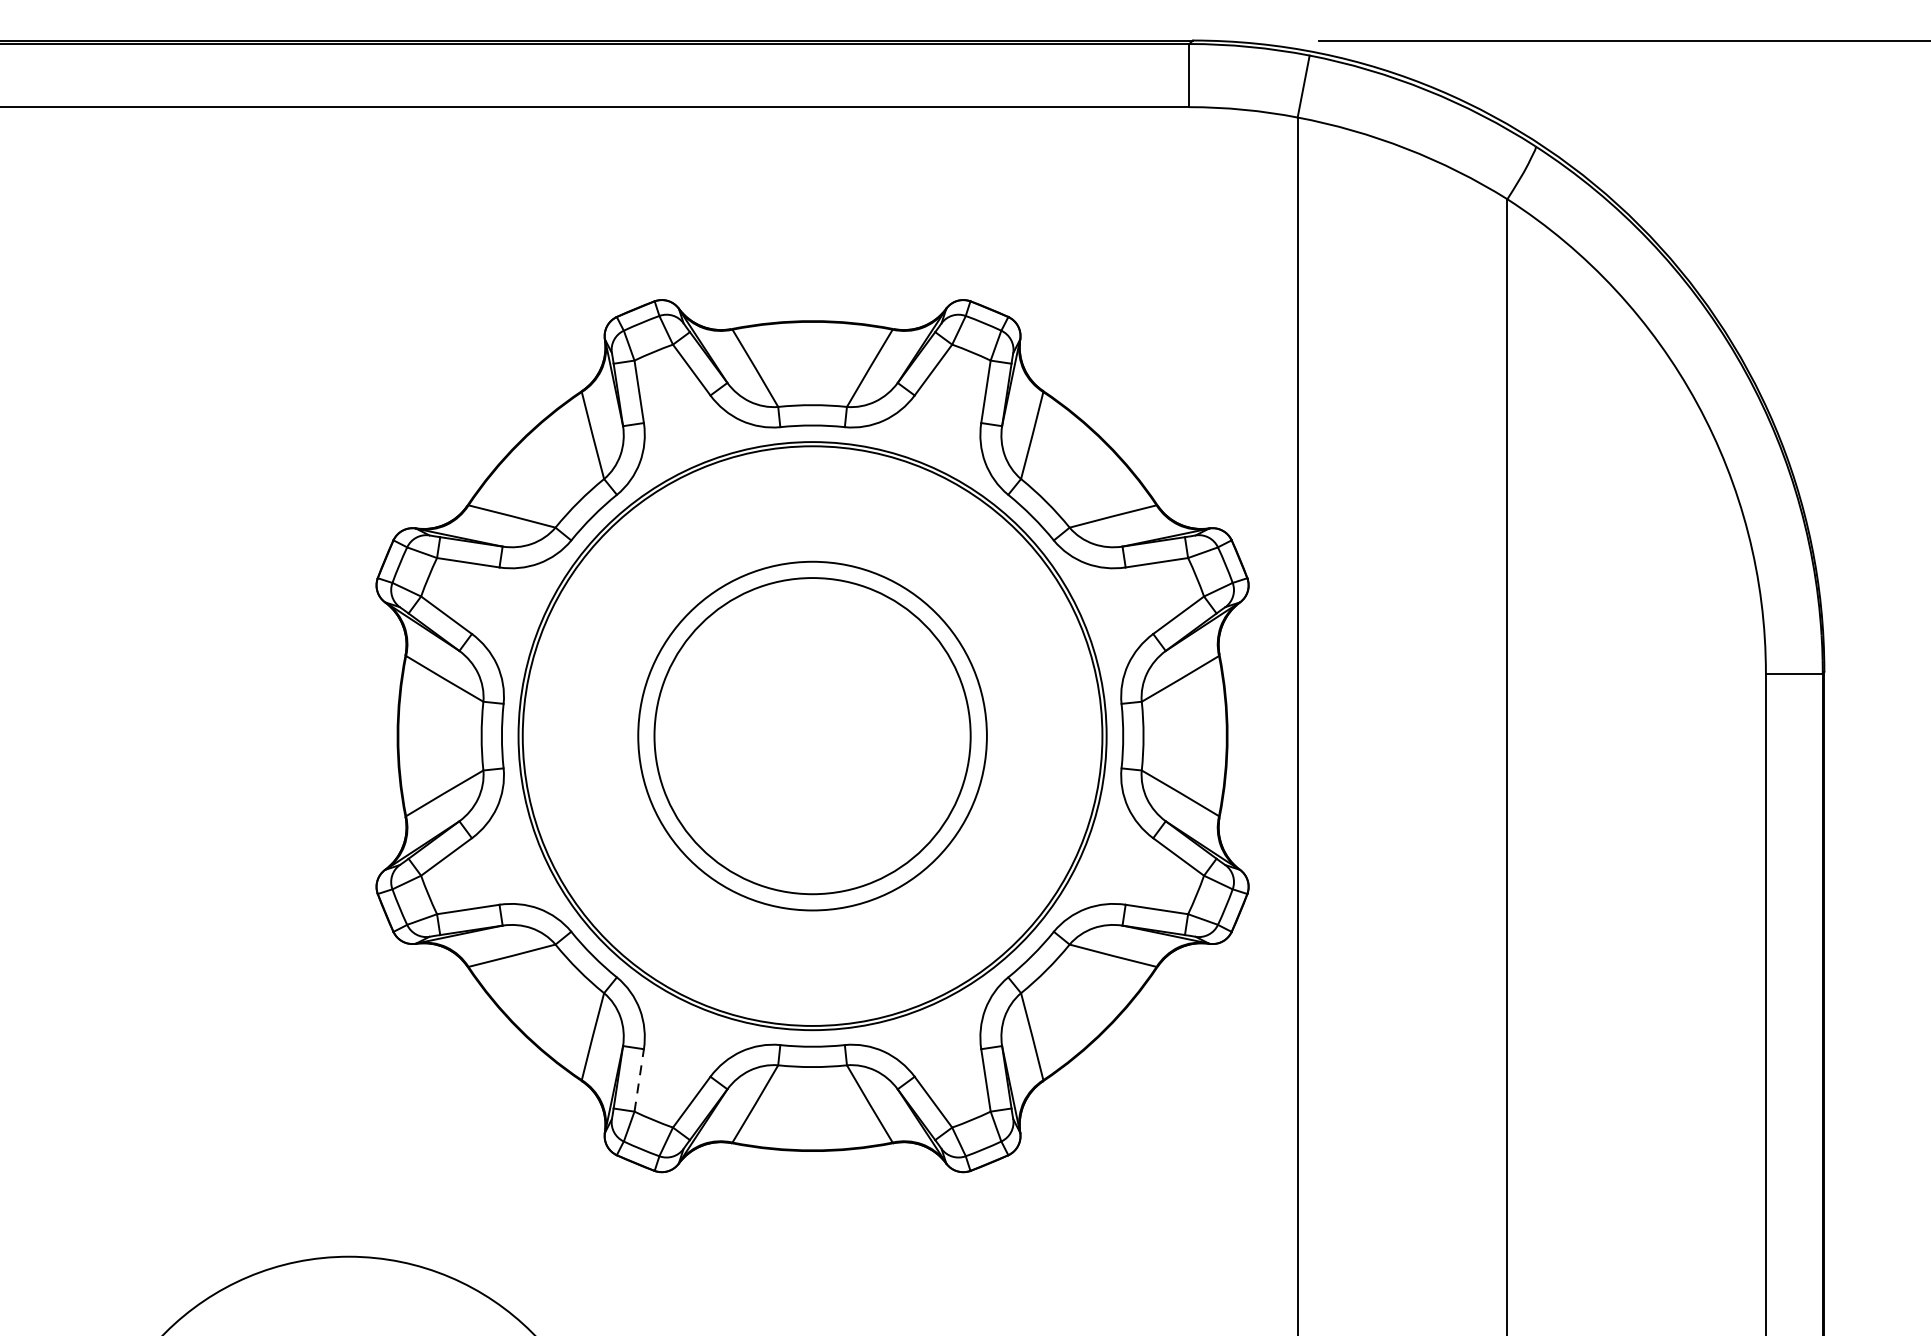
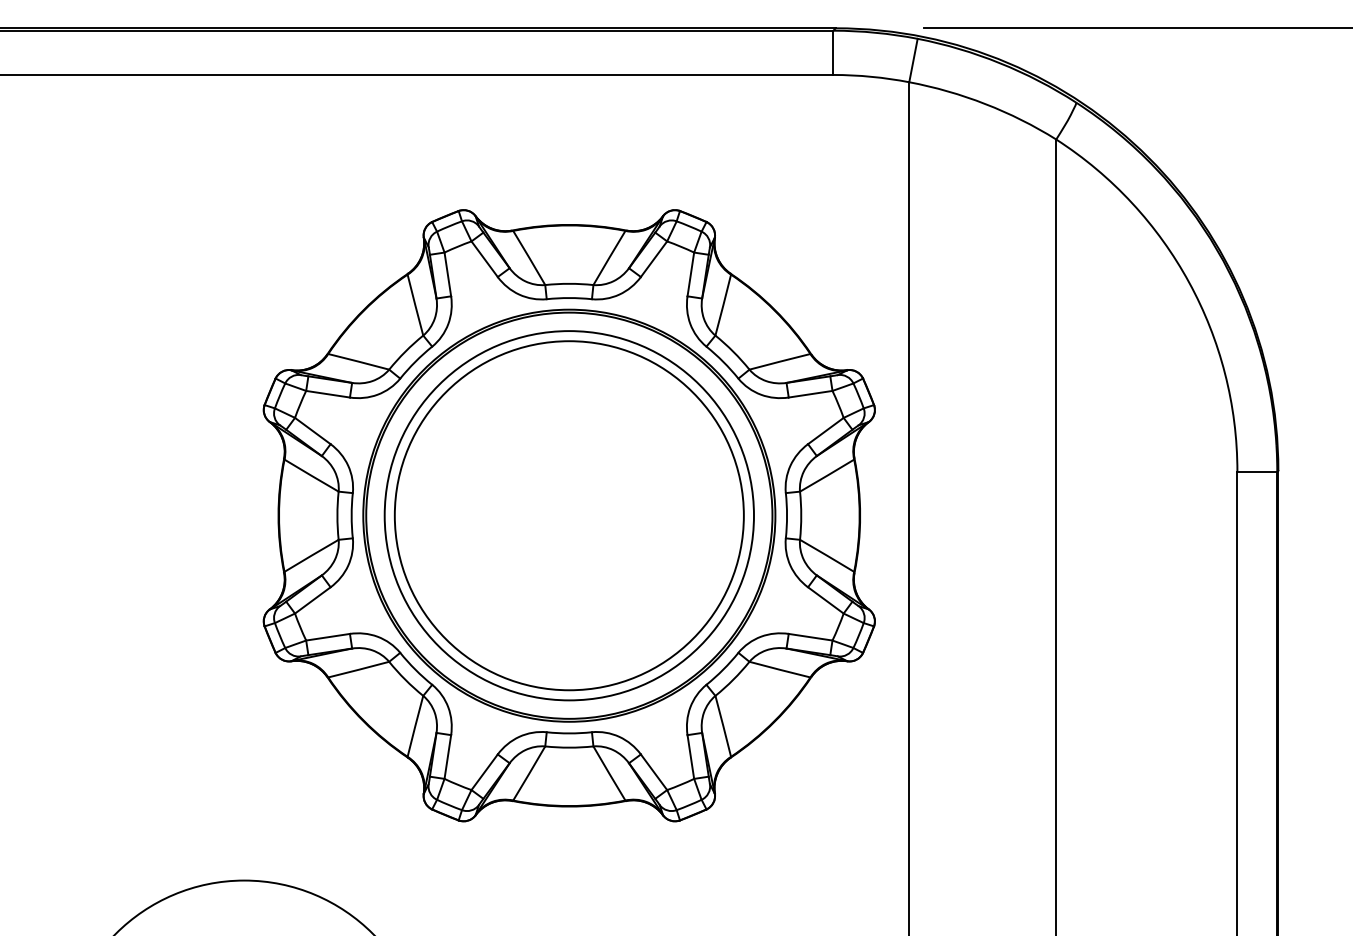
circle: (811, 735) -> (568, 515), size x1.43
circle: (811, 735) -> (568, 515), size x1.67
line: (638, 1079) -> (447, 756), dashed -> solid

